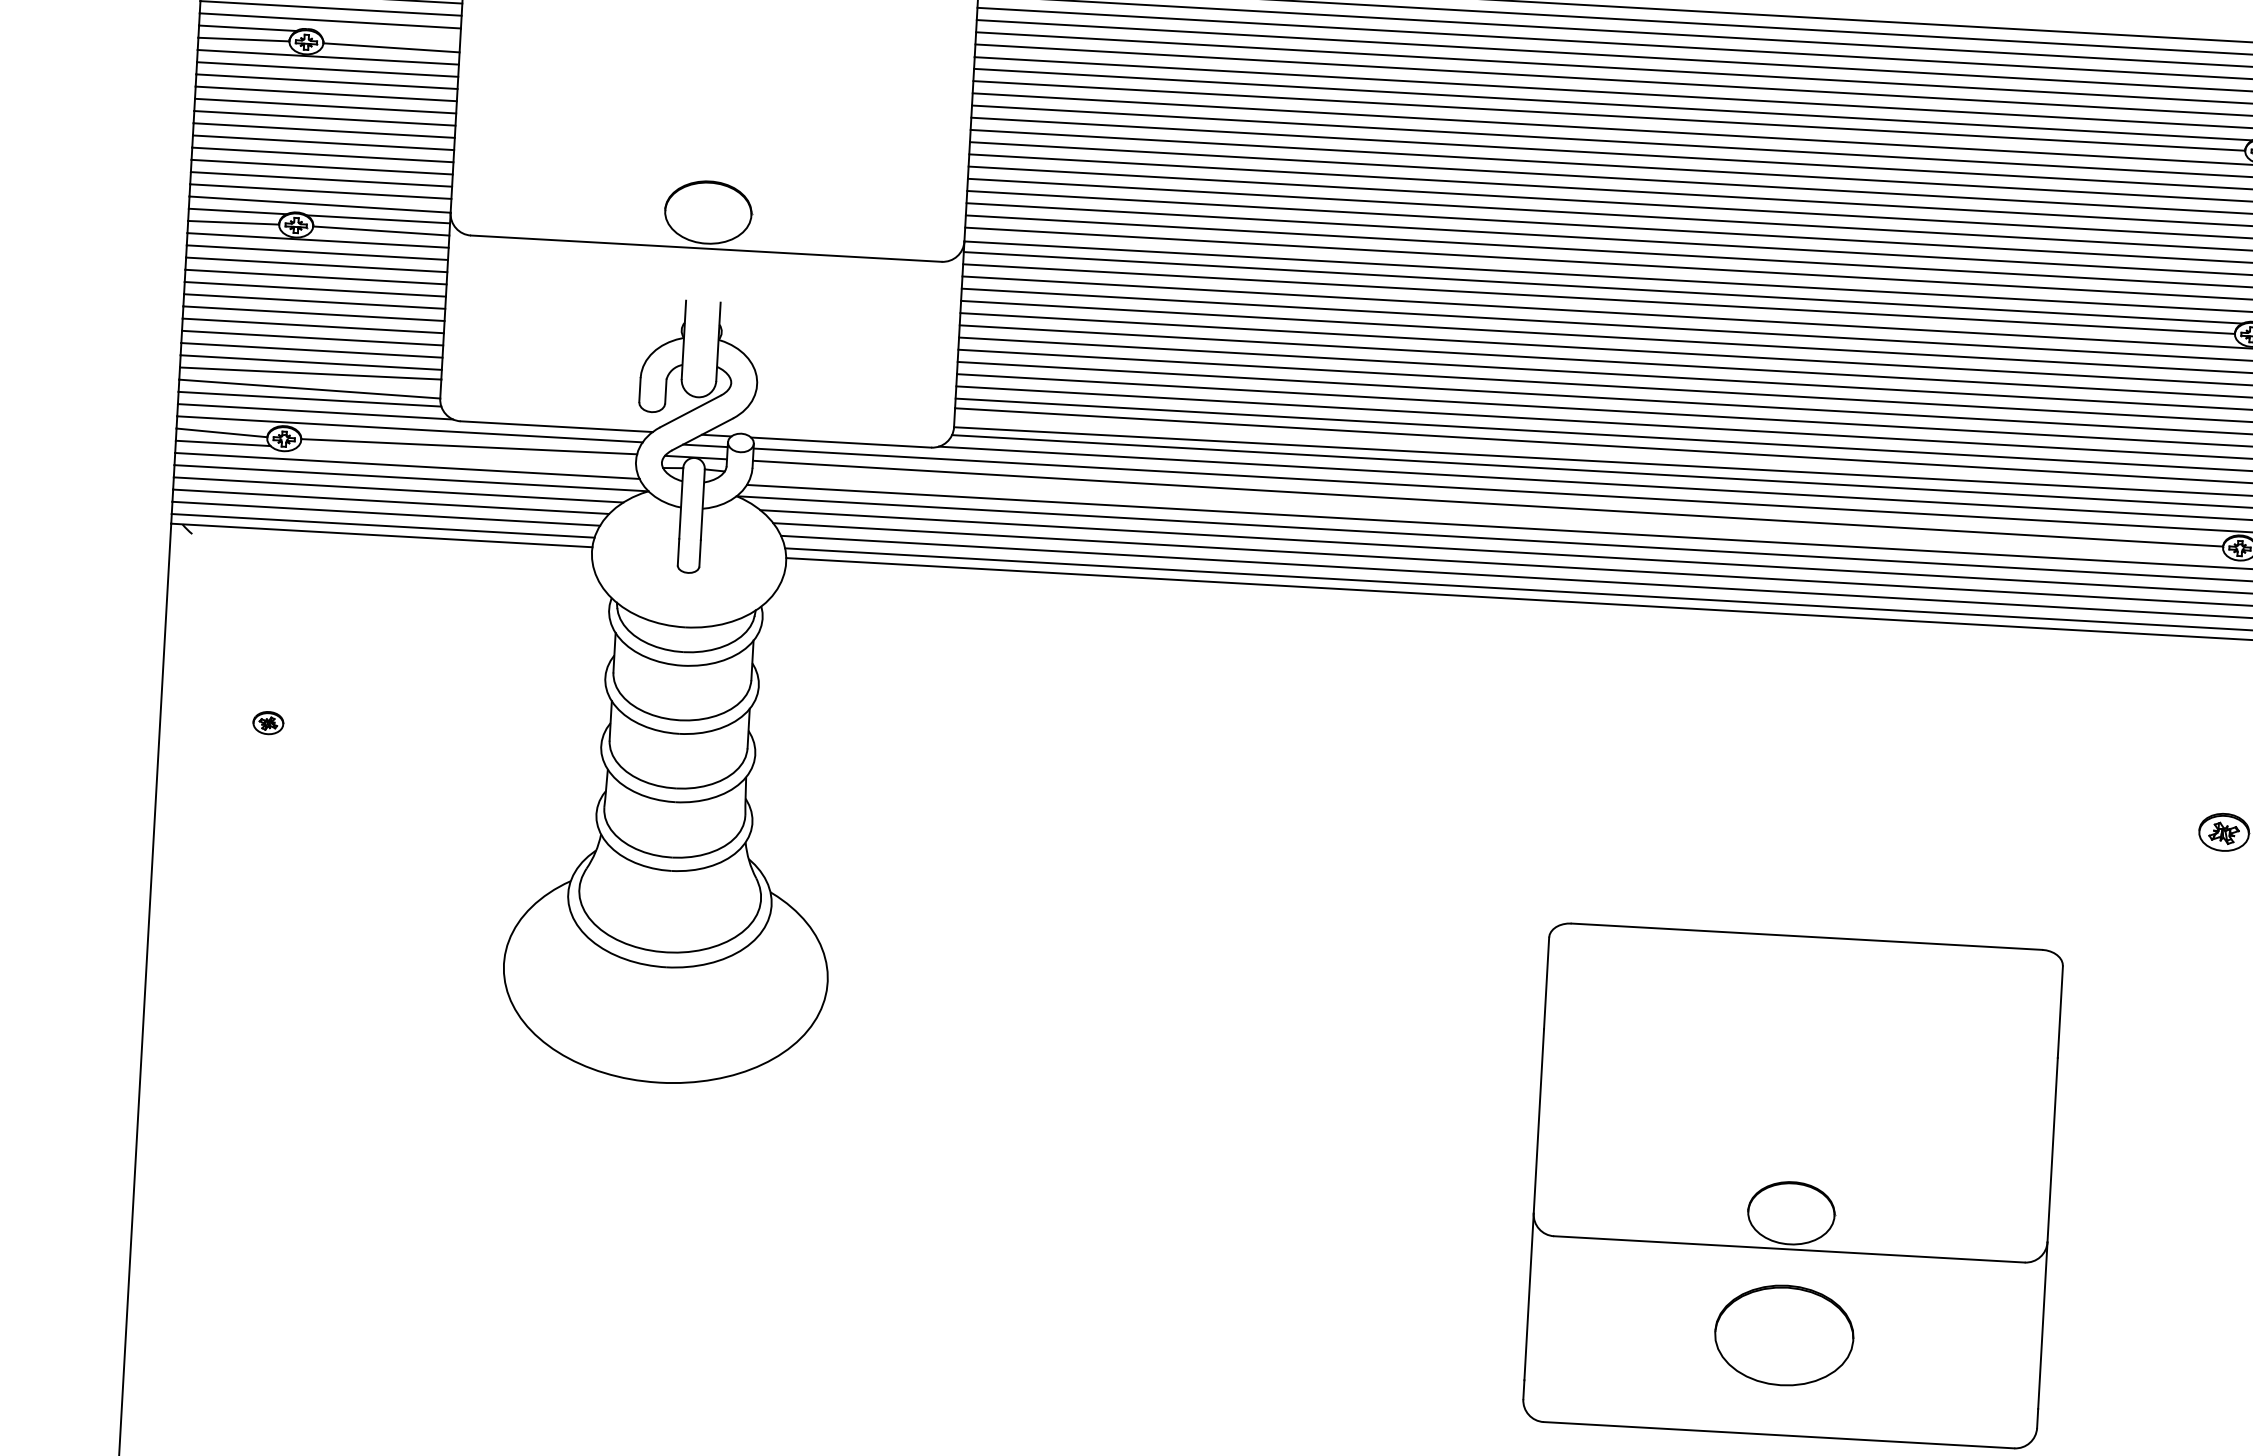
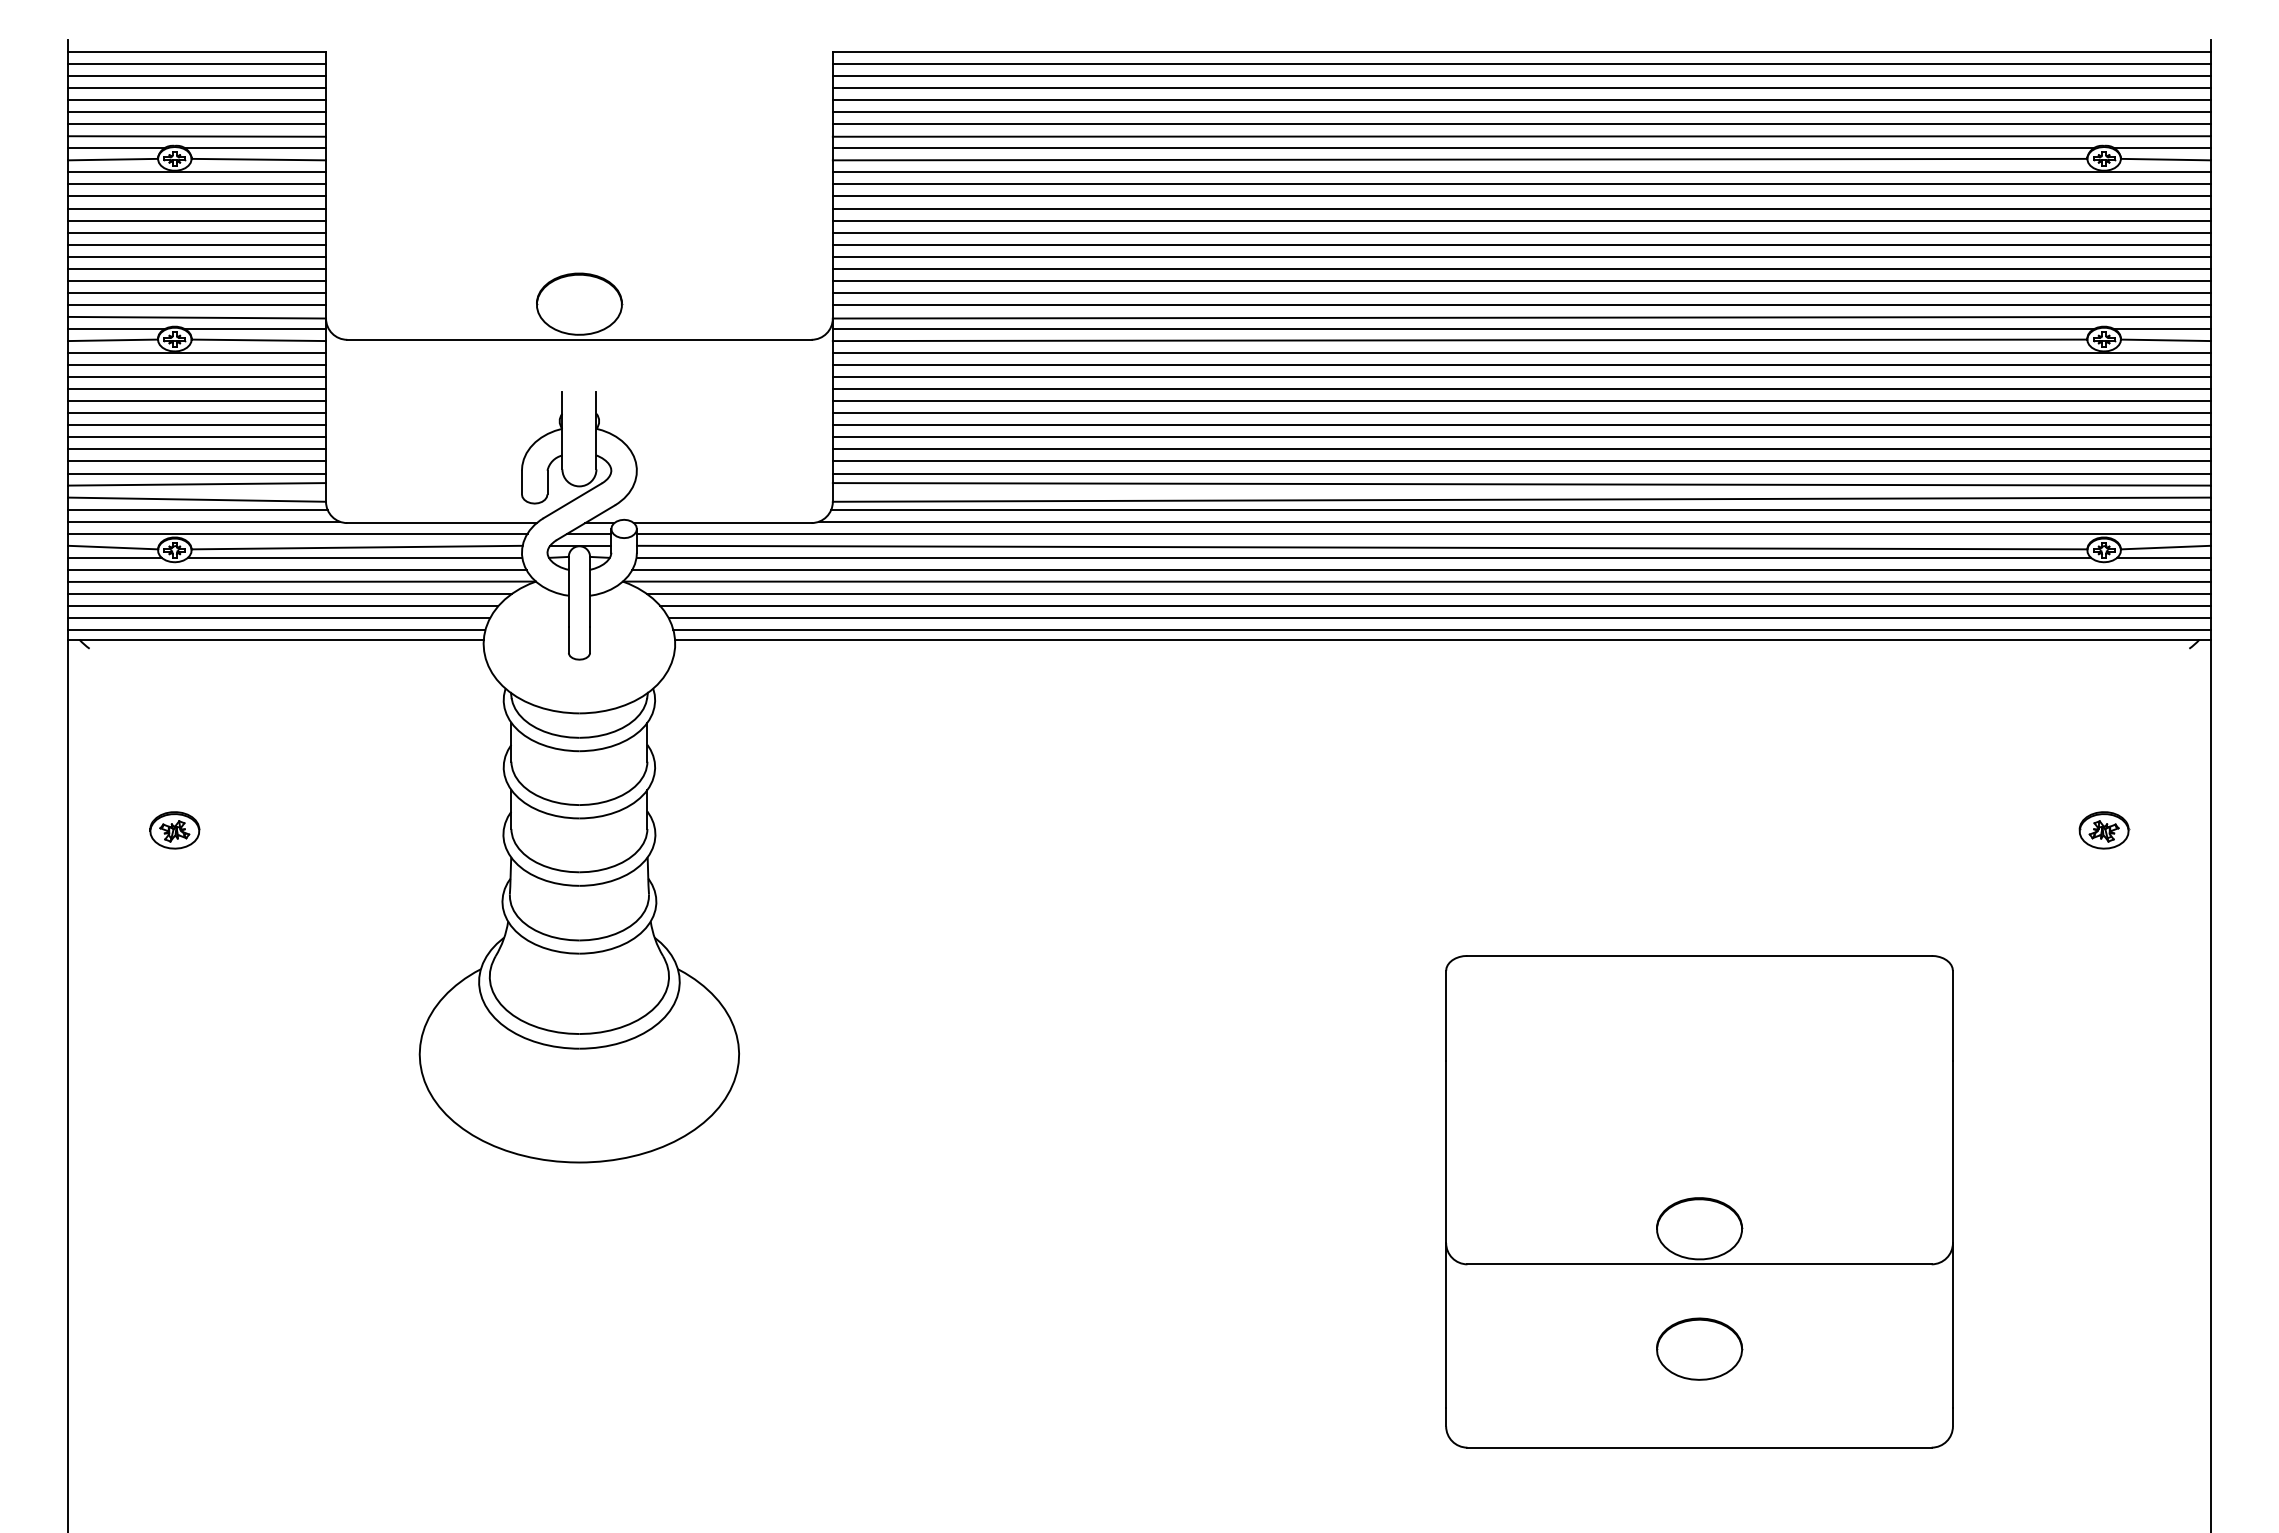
line: (388, 36) -> (255, 148), added
line: (465, 456) -> (354, 557), added
line: (1488, 513) -> (1363, 557), added
part: (268, 723) -> (174, 830), size x1.67
part: (1784, 1334) -> (1699, 1348), size x0.62

